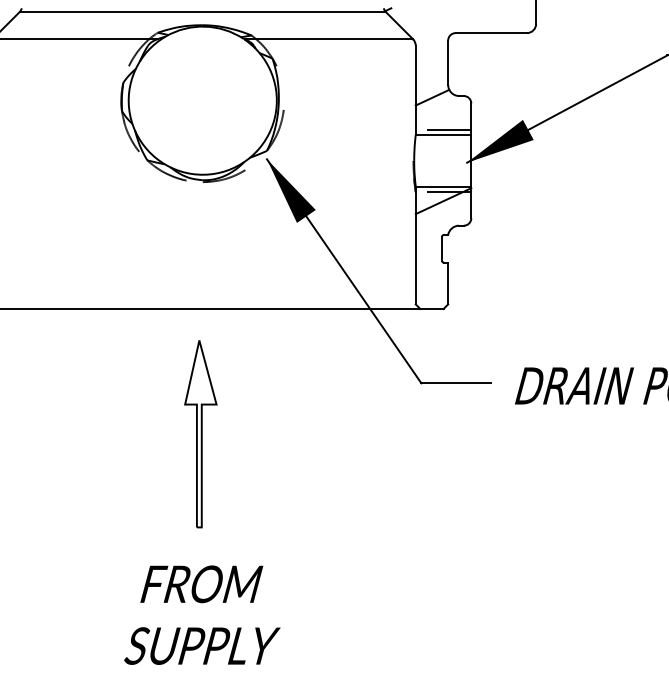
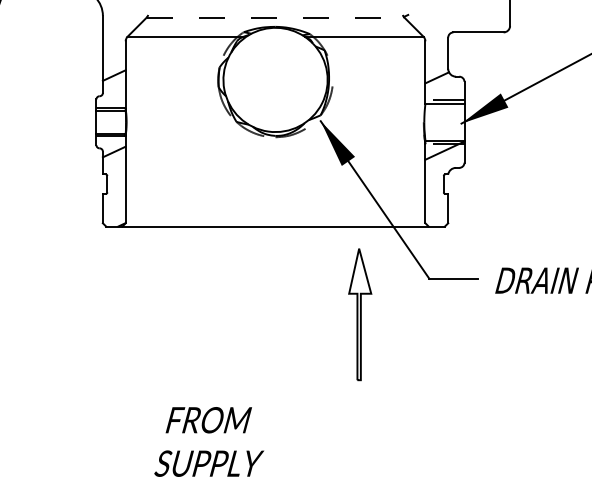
line: (202, 11) -> (275, 17), solid -> dashed
part: (201, 434) -> (360, 314), moved
text: (202, 614) -> (209, 441), moved

